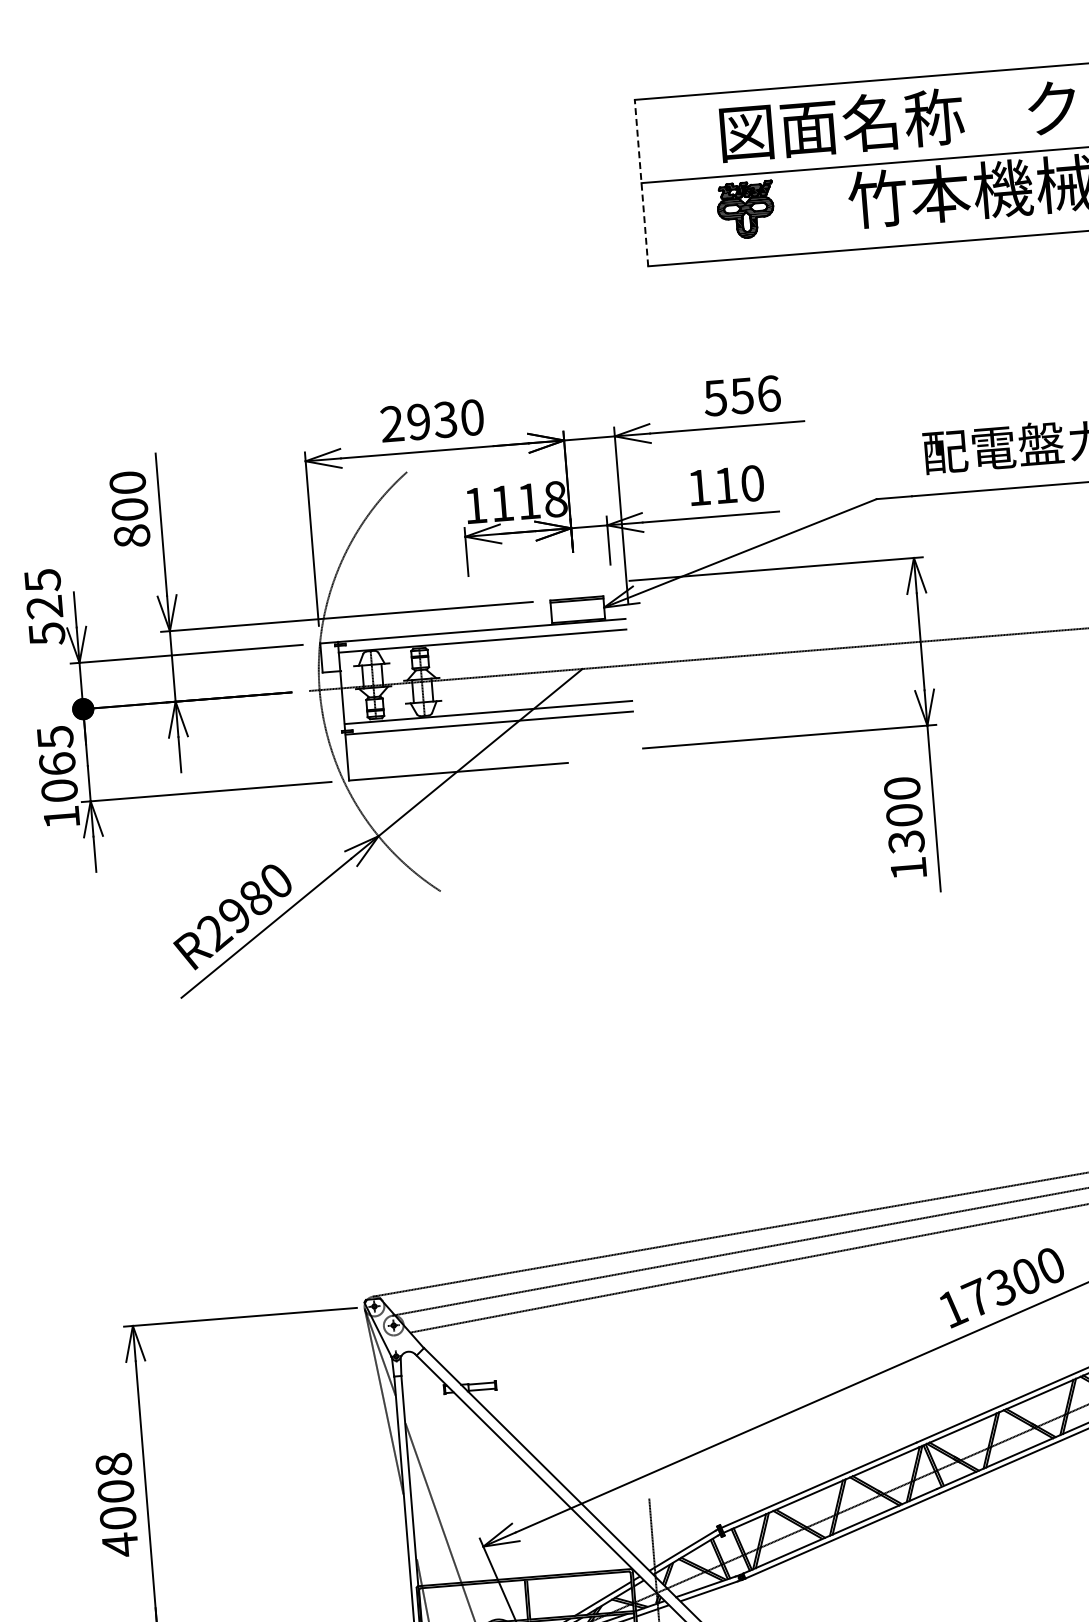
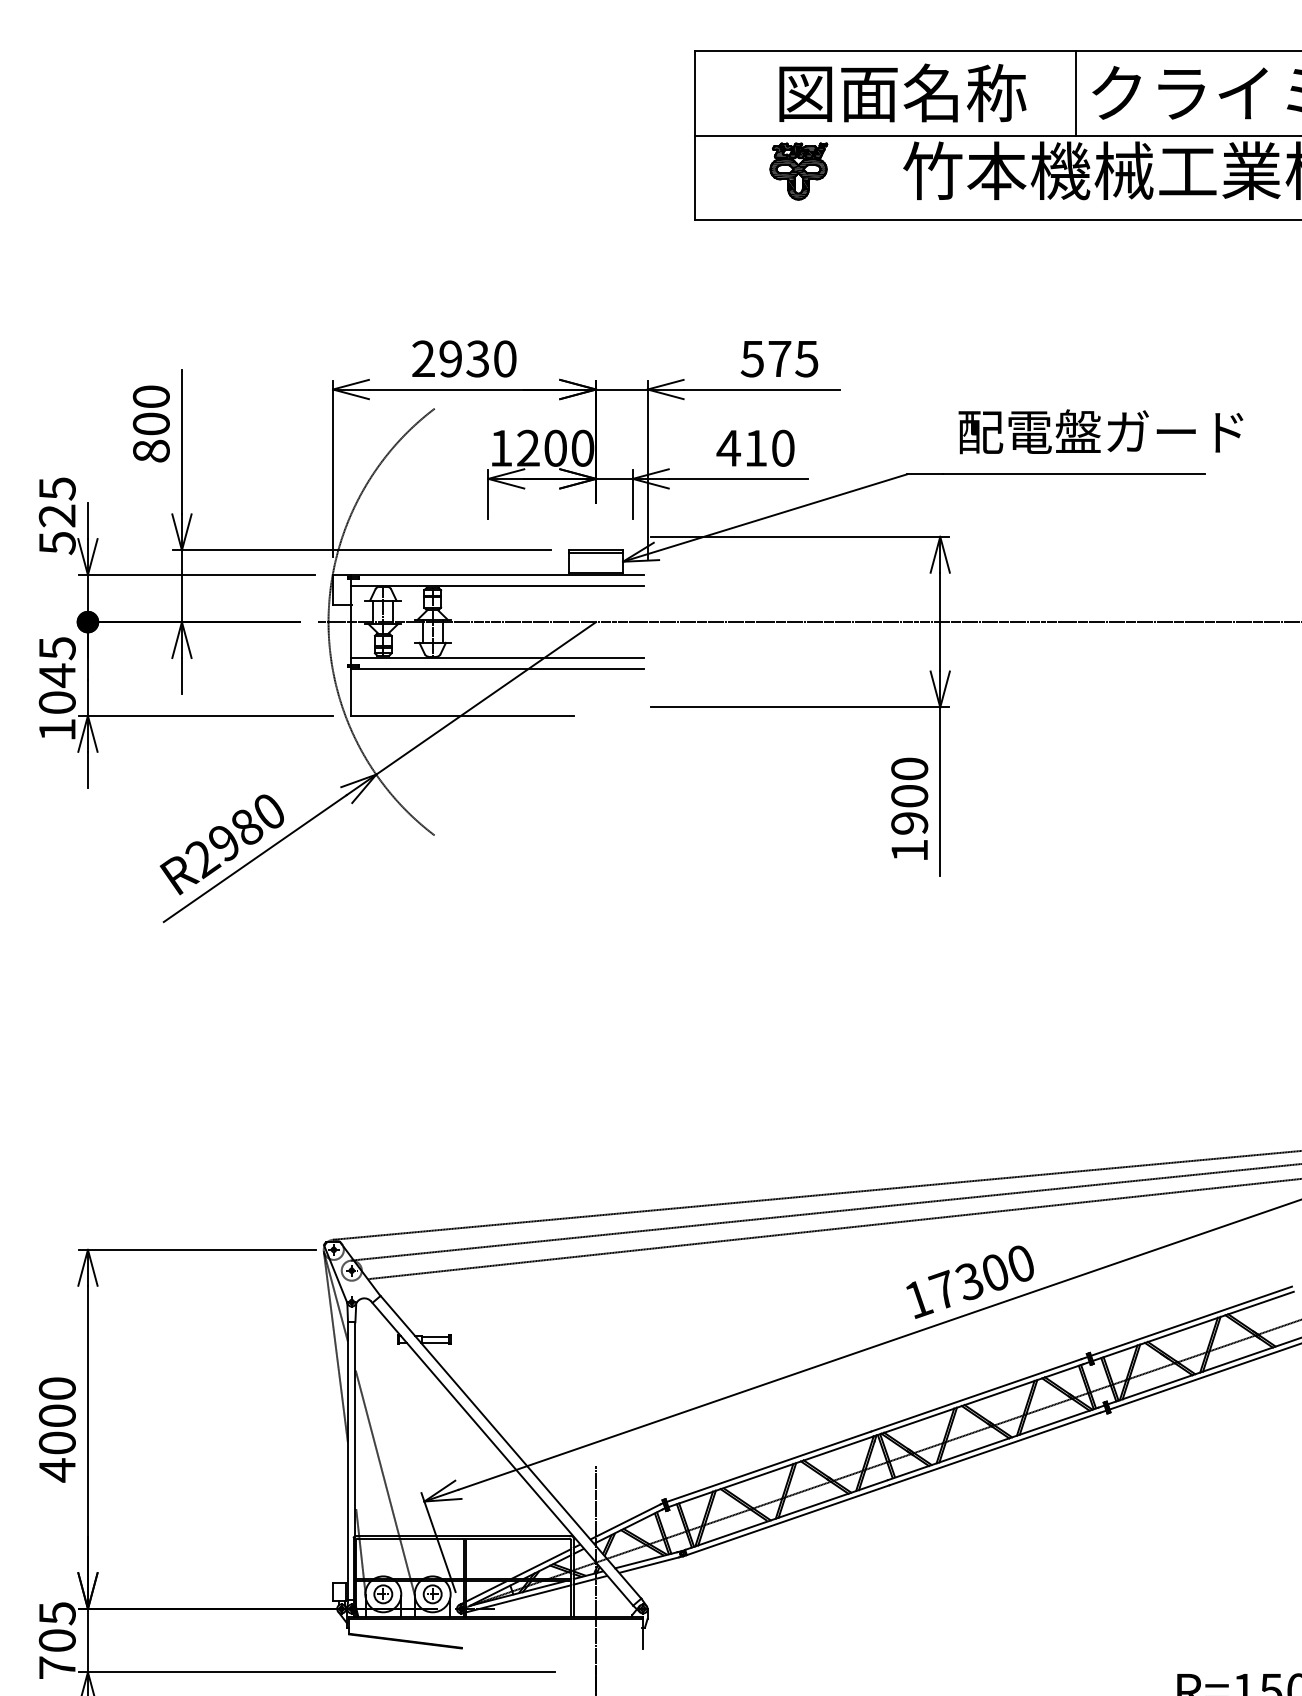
line: (1011, 110) -> (1075, 92), added
line: (641, 183) -> (695, 135), dashed -> solid
text: (755, 394) -> (793, 358), 556 -> 575
text: (698, 487) -> (728, 448), 110 -> 410
text: (528, 500) -> (555, 447), 1118 -> 1200
text: (56, 764) -> (56, 675), 1065 -> 1045
text: (906, 842) -> (909, 823), 1300 -> 1900
text: (112, 1464) -> (56, 1388), 4008 -> 4000

